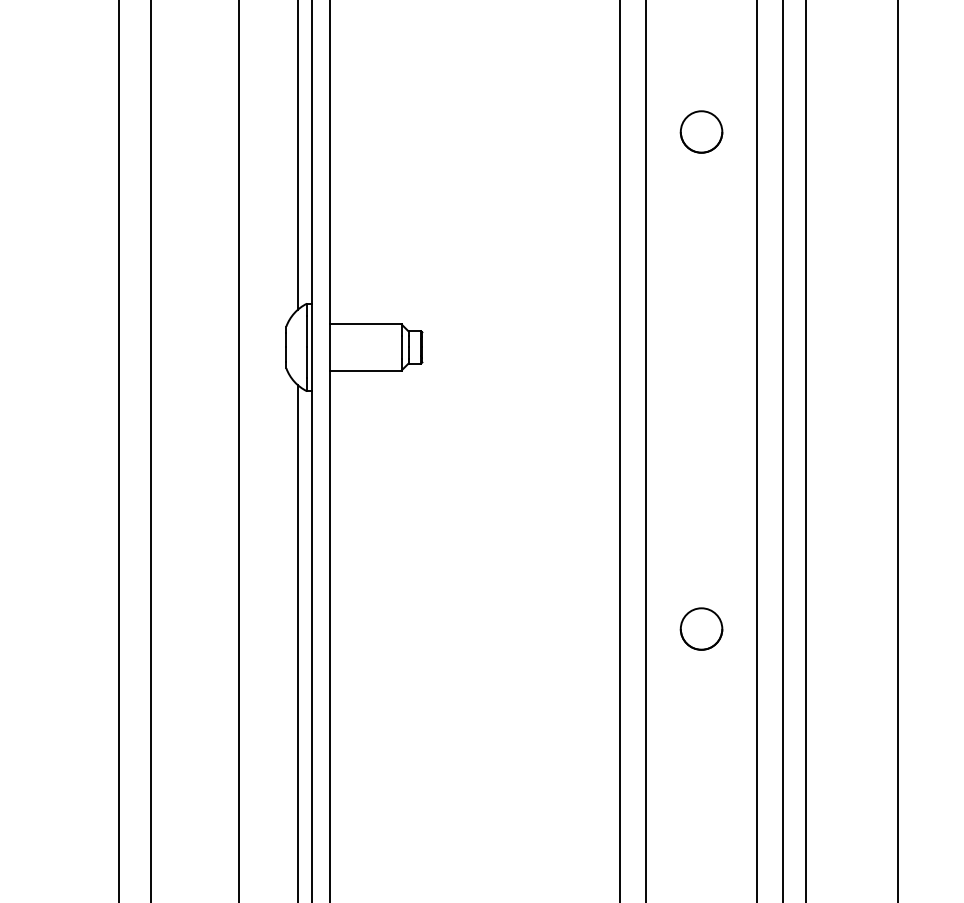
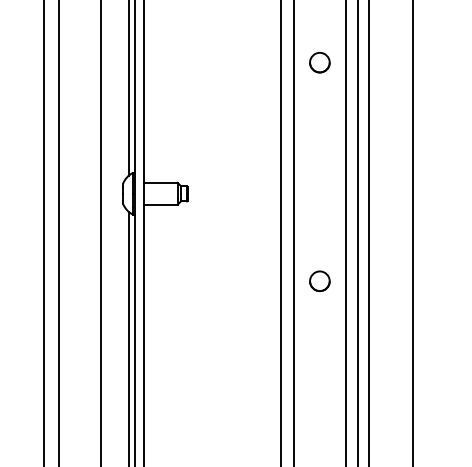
part: (700, 131) -> (319, 62), moved
part: (700, 629) -> (319, 281), moved

